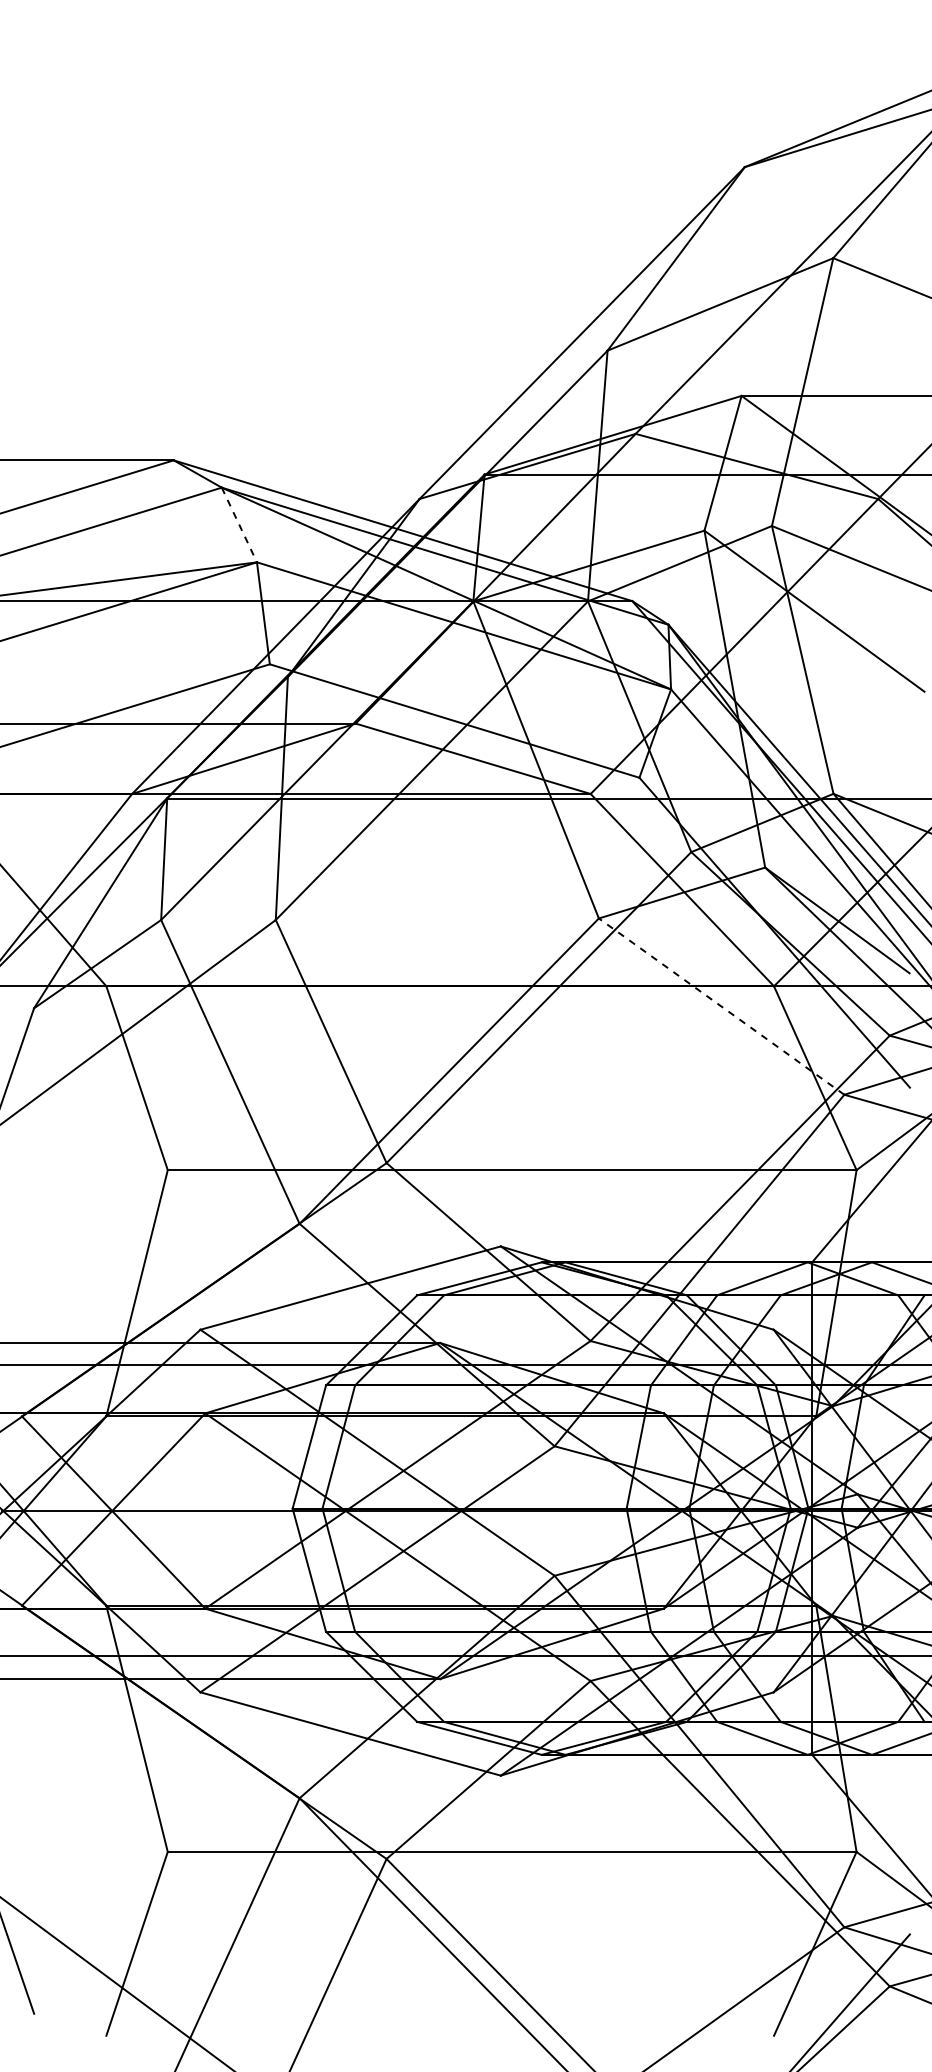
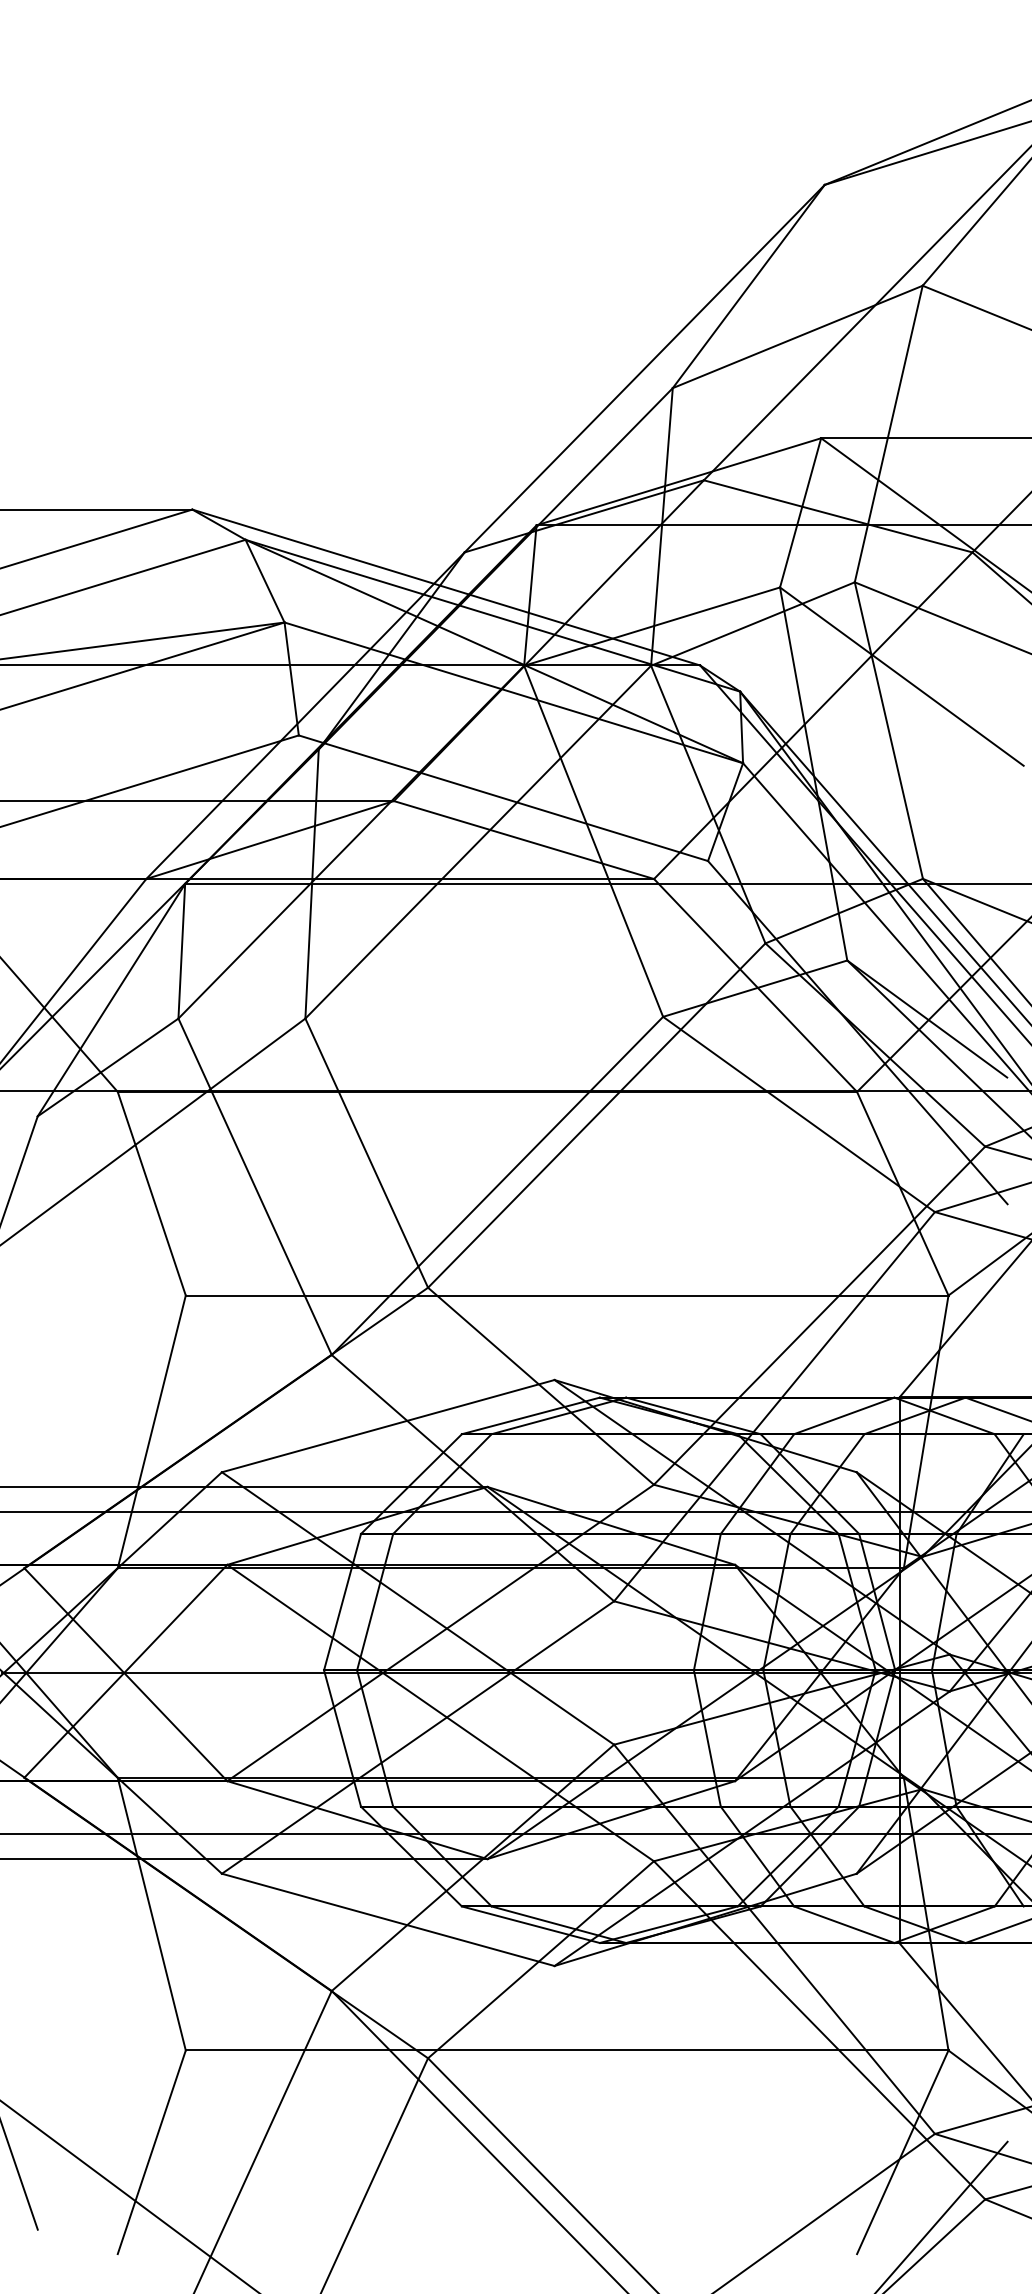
line: (239, 525) -> (265, 581), dashed -> solid
line: (721, 1006) -> (798, 1114), dashed -> solid

